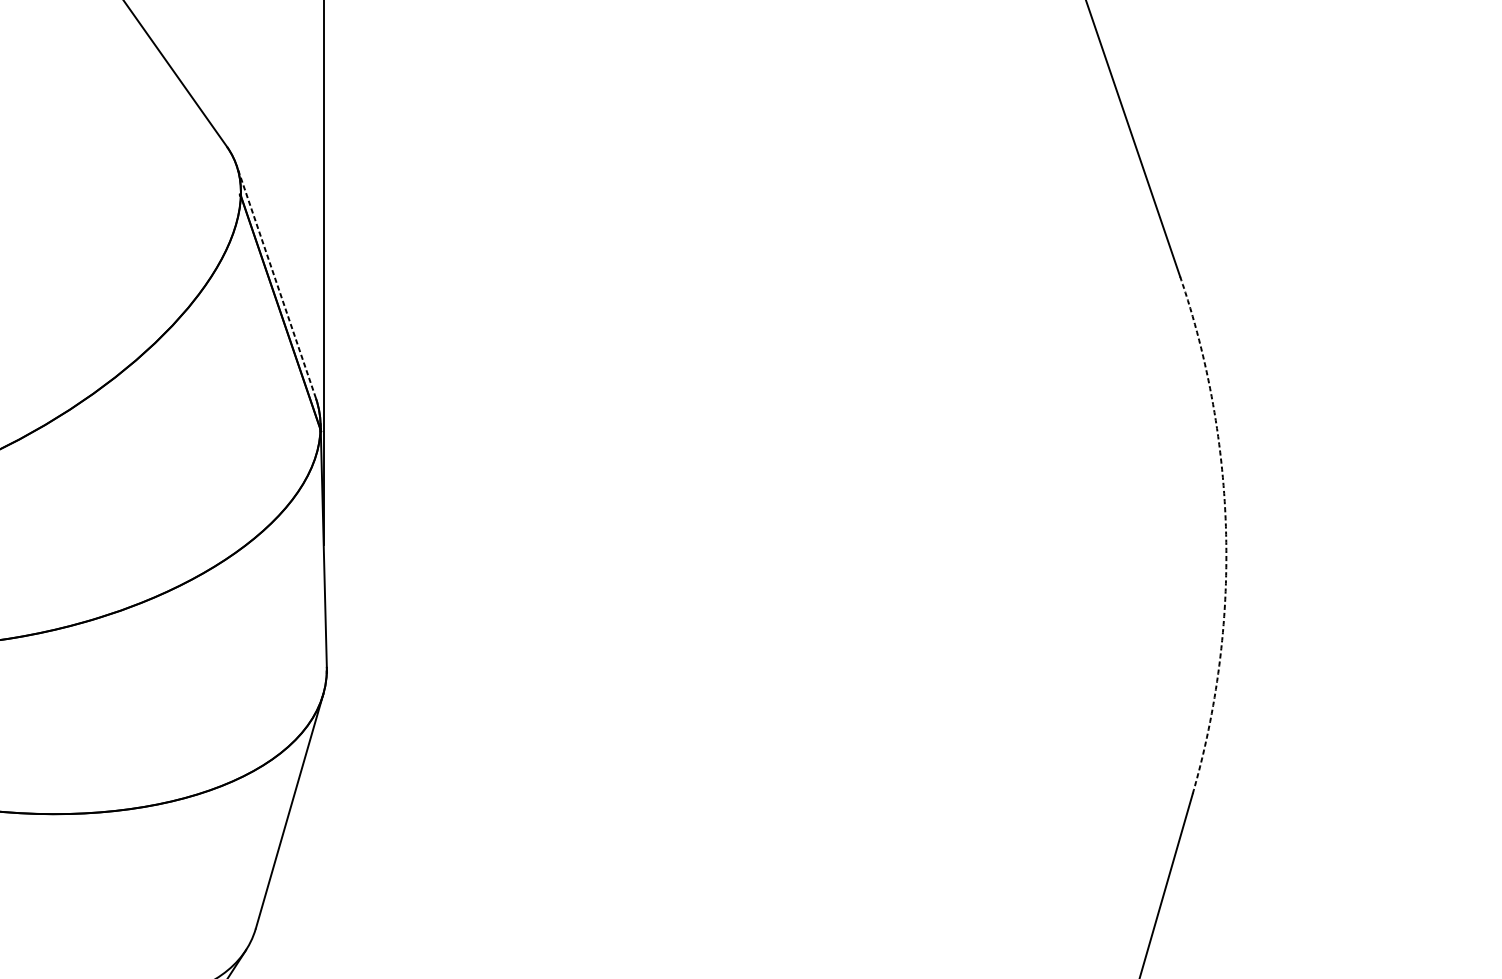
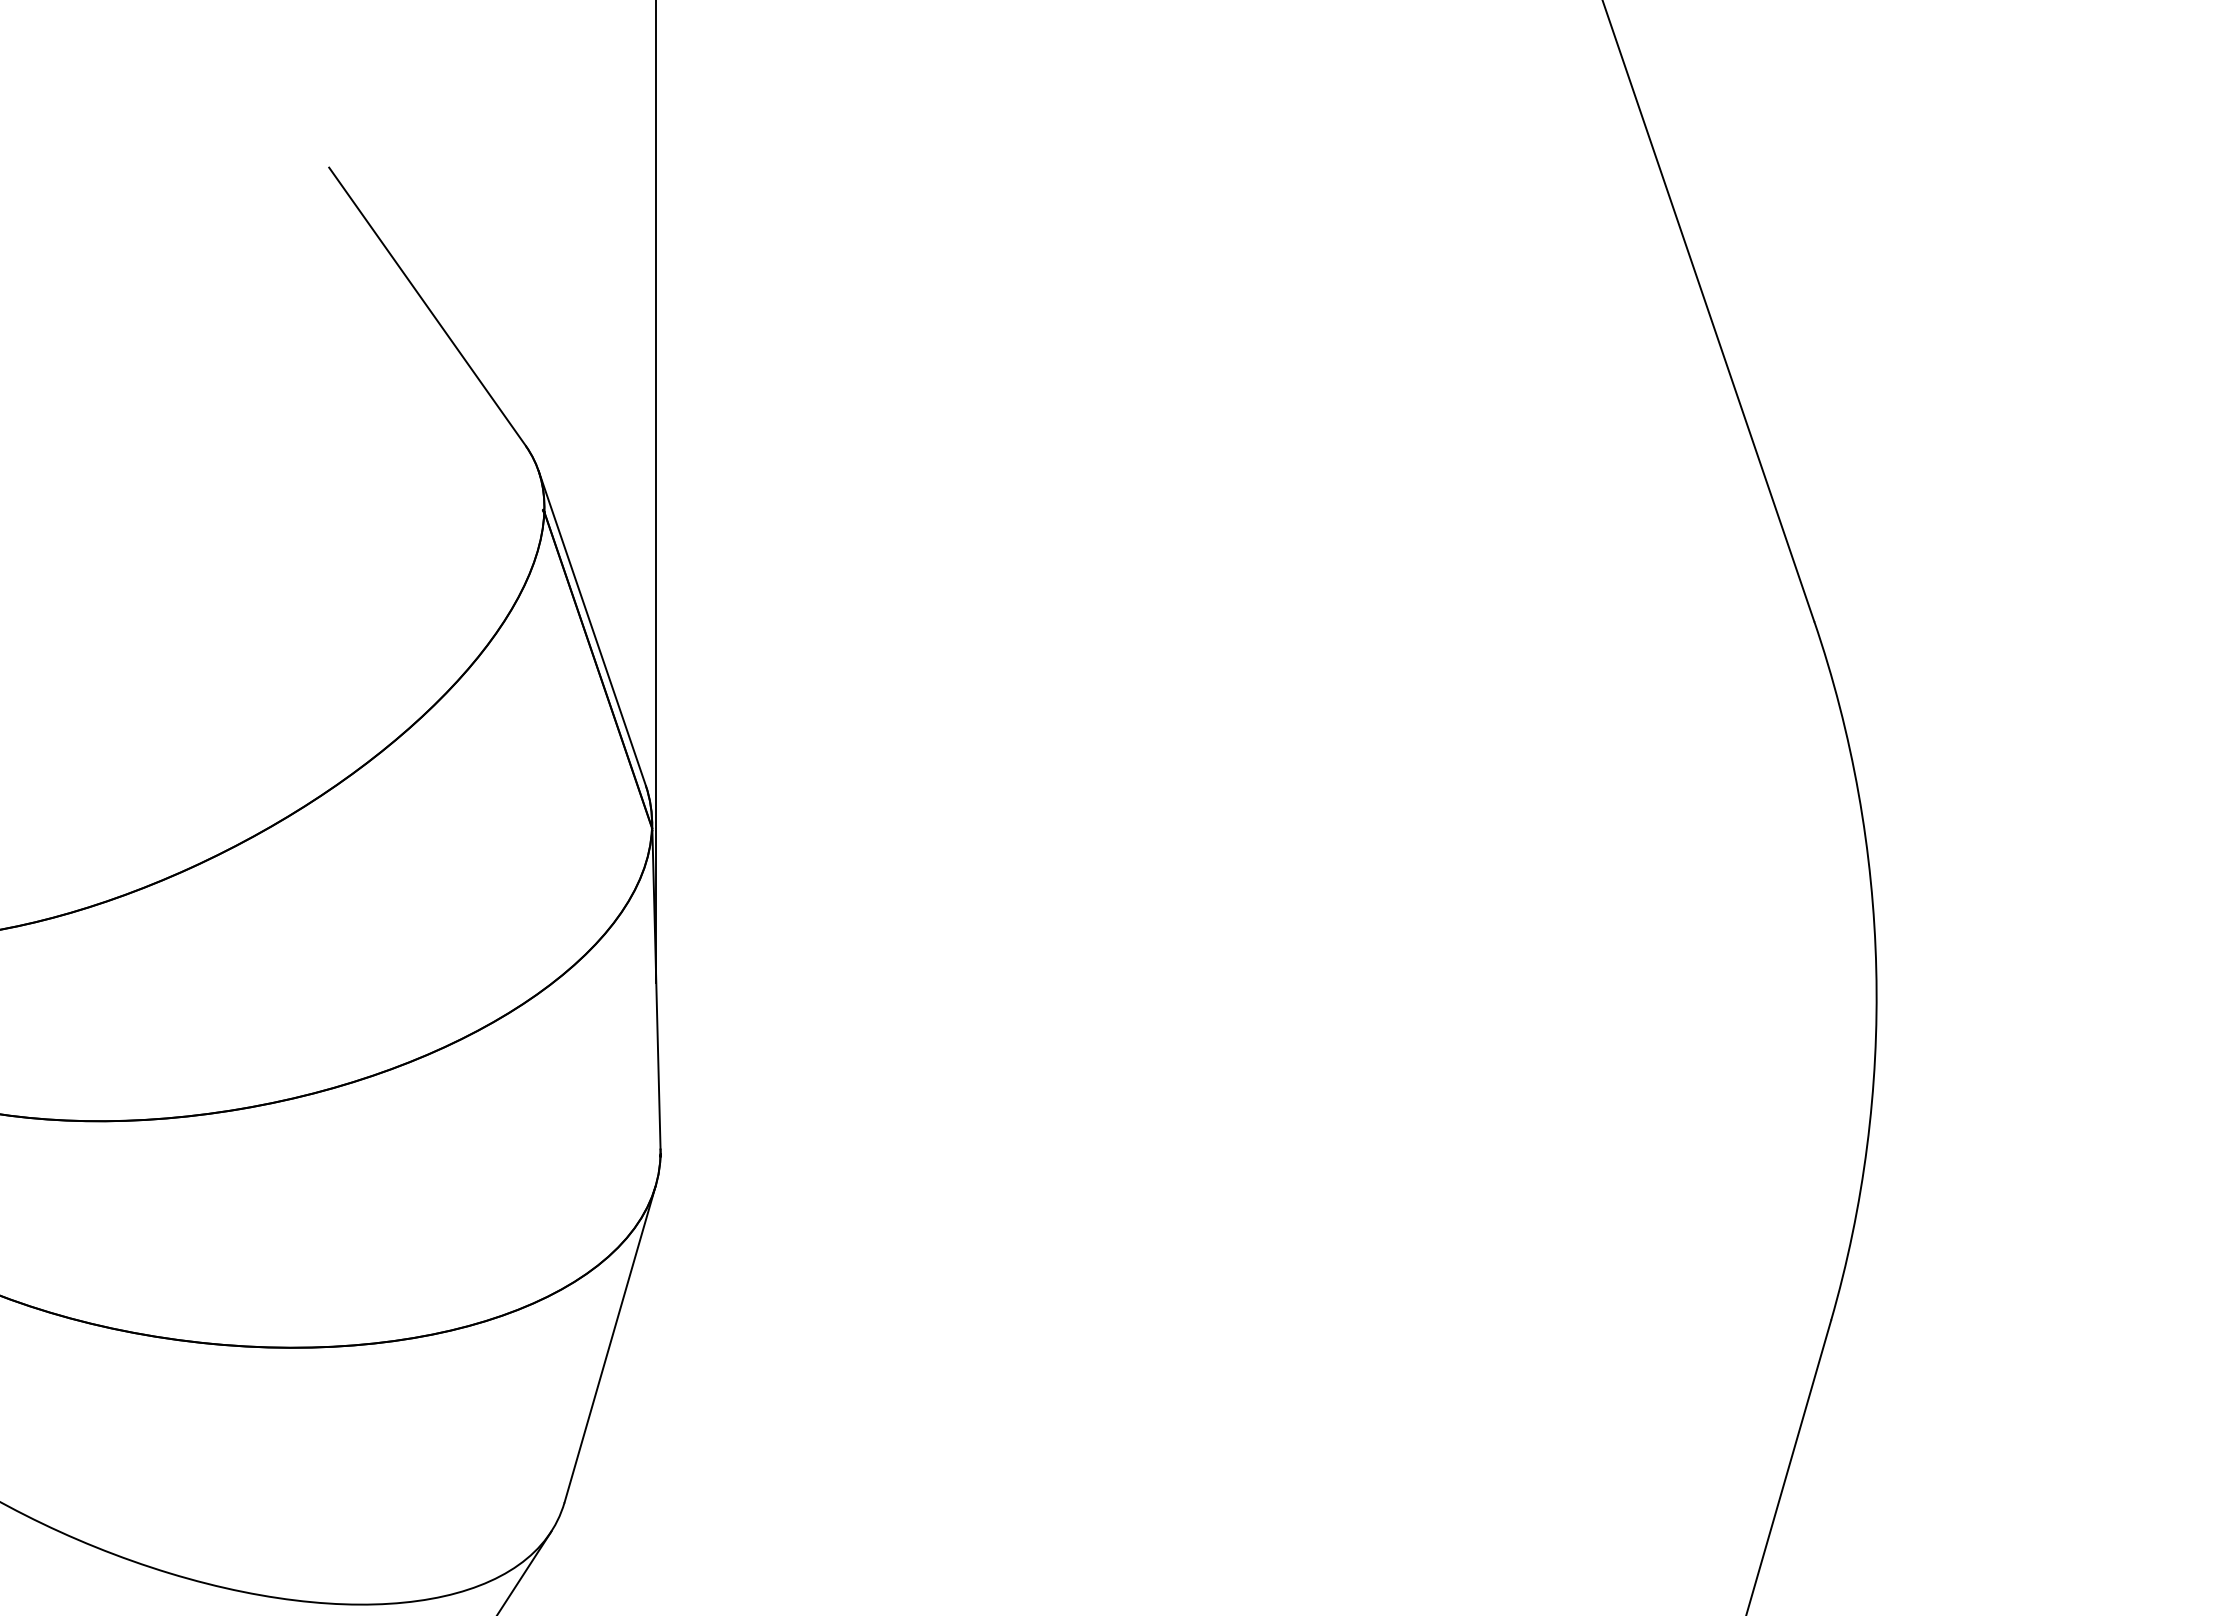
line: (276, 281) -> (592, 627), dashed -> solid
arc: (1226, 534) -> (1876, 969), dashed -> solid

